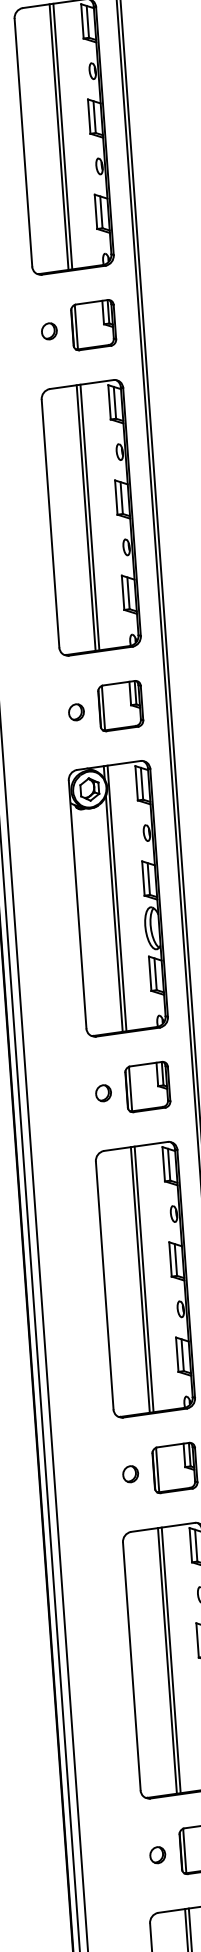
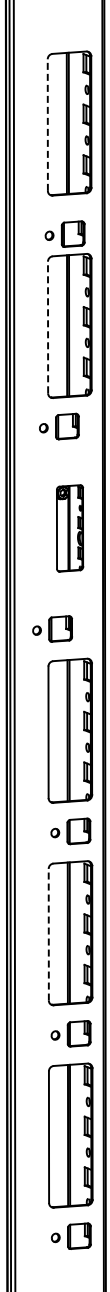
line: (22, 143) -> (47, 125), solid -> dashed
part: (77, 325) -> (64, 233), moved
line: (51, 523) -> (48, 327), solid -> dashed
part: (105, 706) -> (59, 426), moved
part: (117, 899) -> (69, 528), size x0.6
part: (132, 1087) -> (52, 628), moved
line: (131, 1666) -> (48, 934), solid -> dashed

